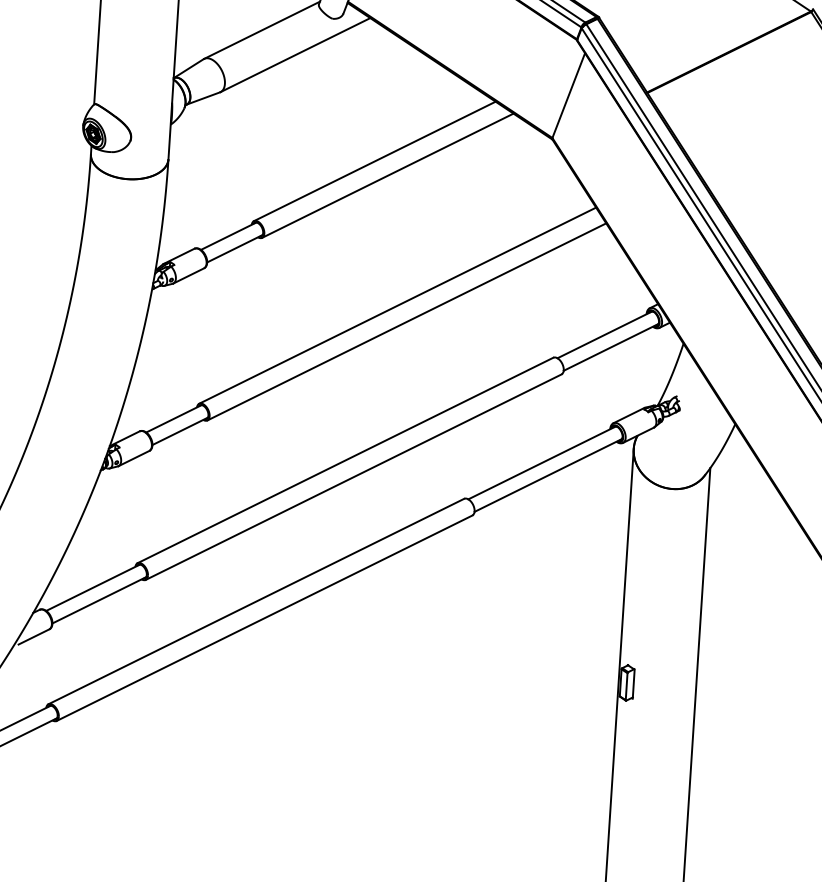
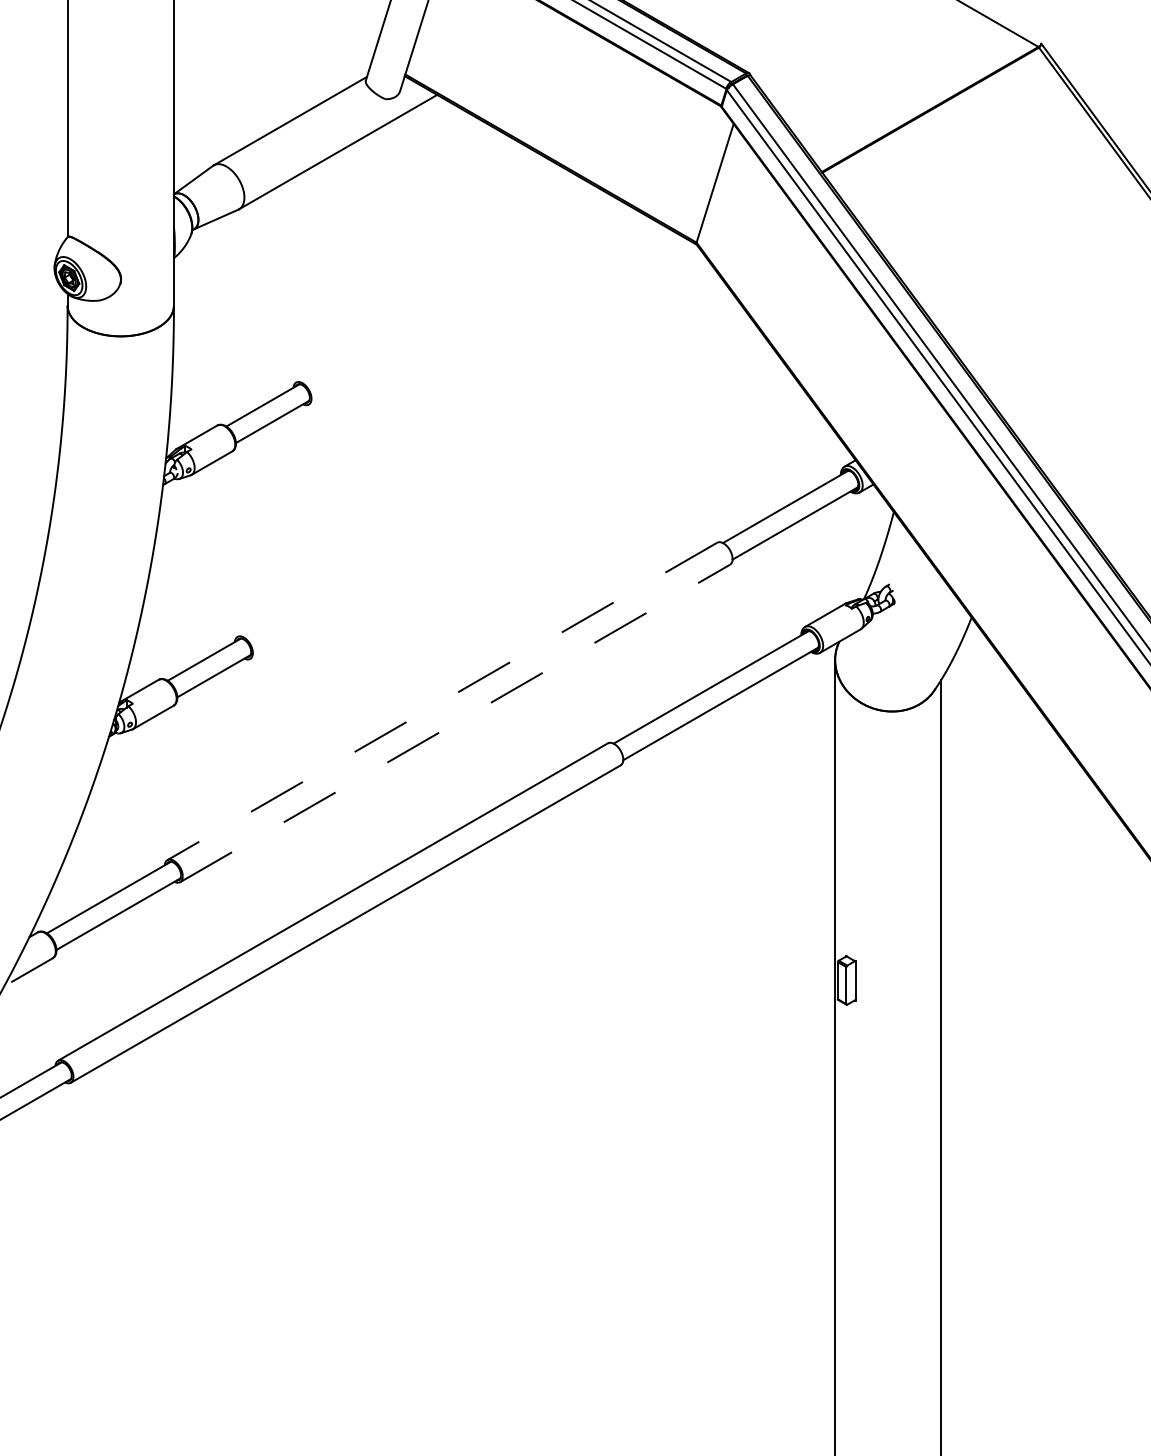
line: (374, 161) -> (455, 290), removed
line: (387, 175) -> (474, 308), removed
line: (397, 305) -> (499, 484), removed
line: (406, 321) -> (513, 506), removed
line: (344, 460) -> (441, 701), solid -> dashed
line: (354, 477) -> (455, 723), solid -> dashed

